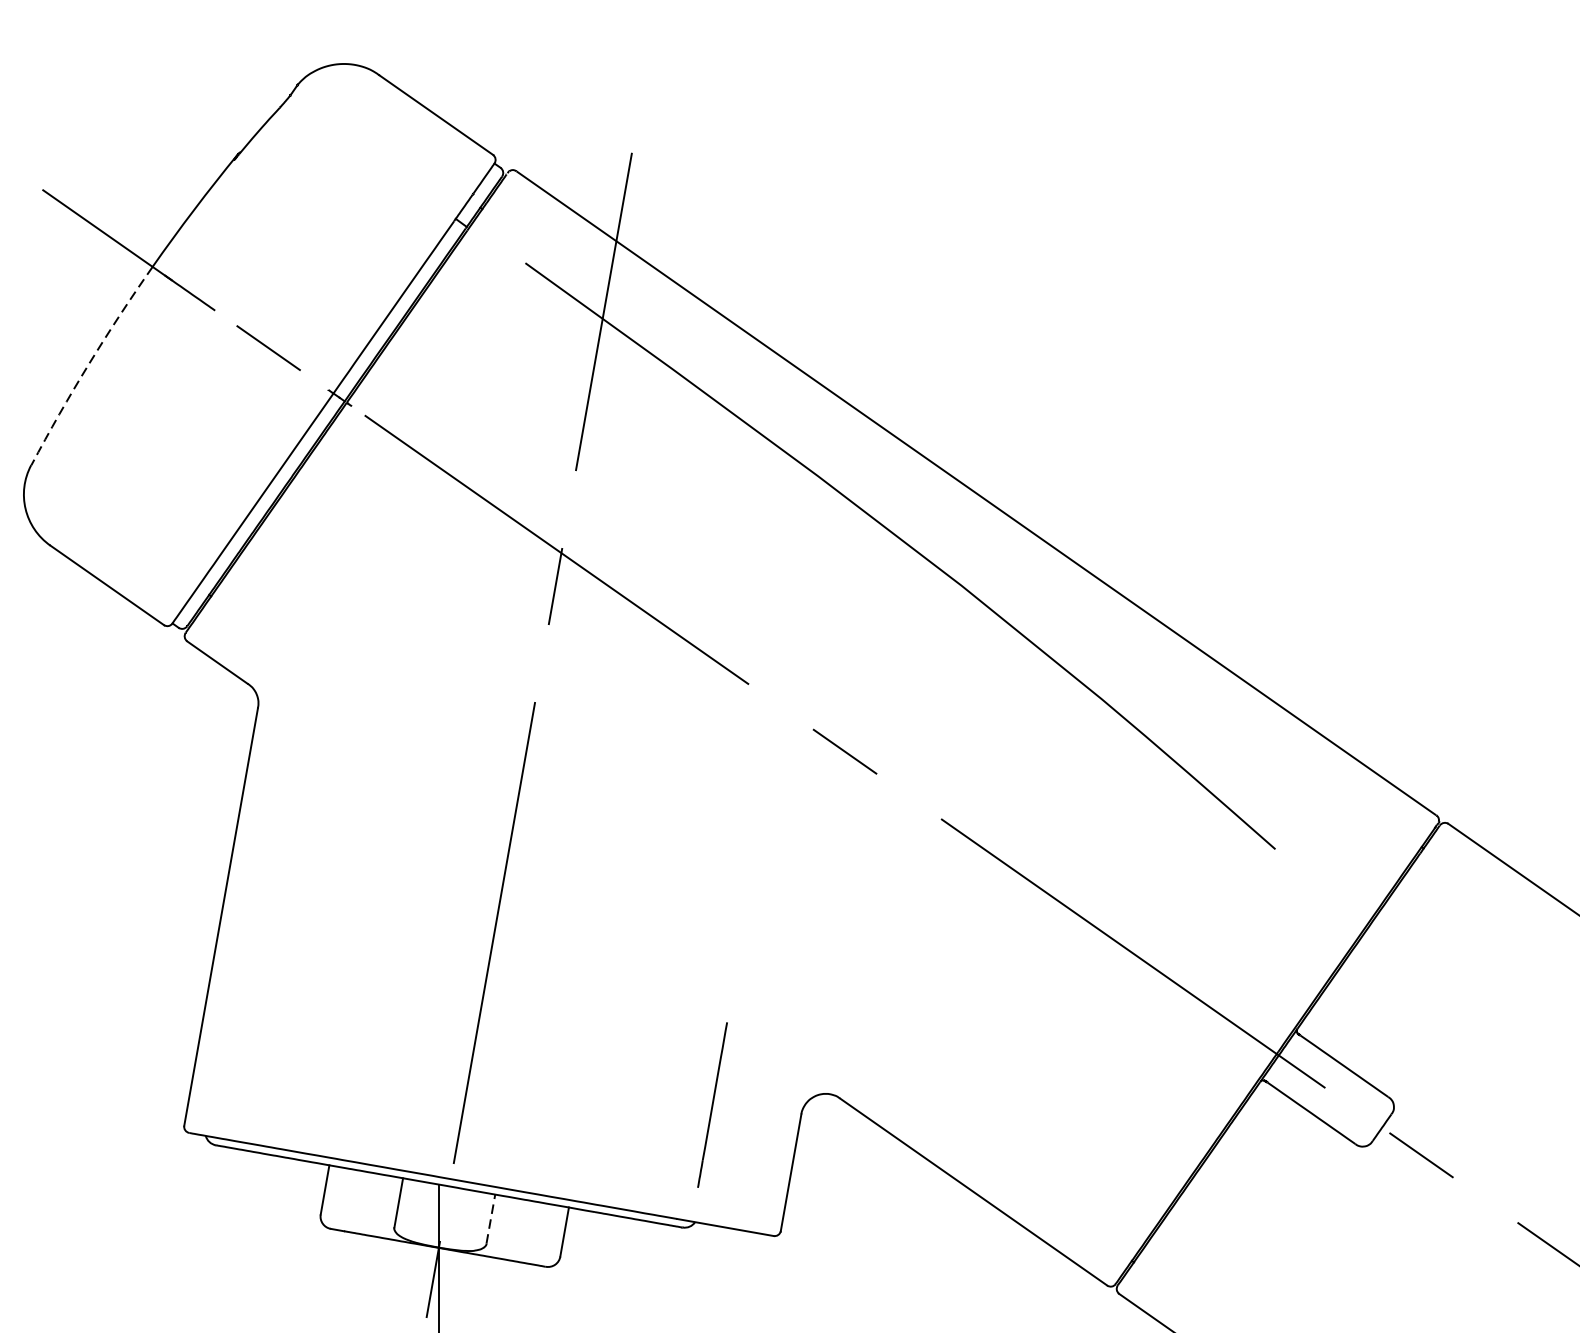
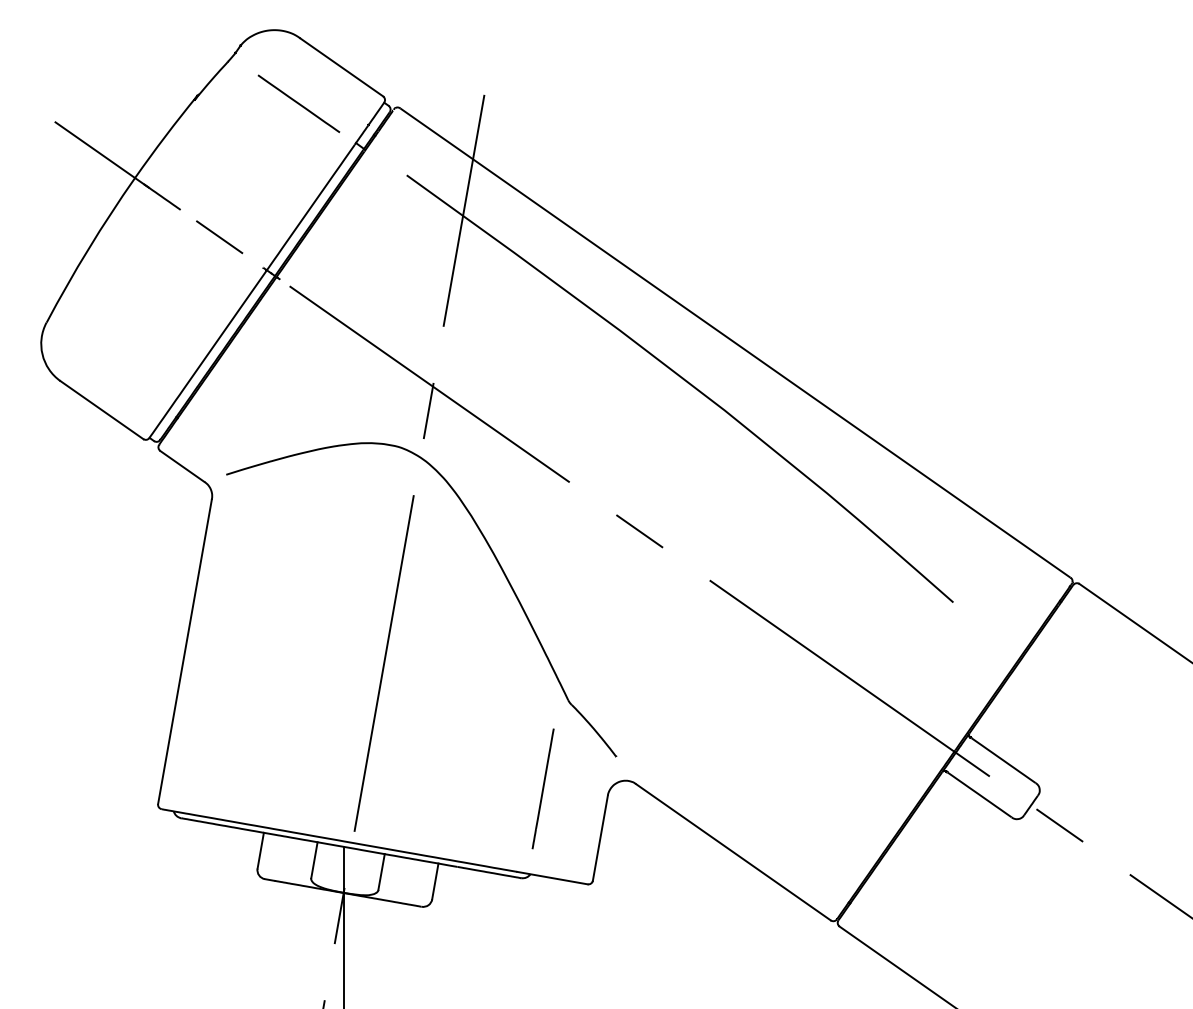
line: (376, 164) -> (298, 103), added
arc: (88, 363) -> (88, 248), dashed -> solid
part: (648, 793) -> (496, 561), added
line: (490, 1218) -> (381, 871), dashed -> solid

